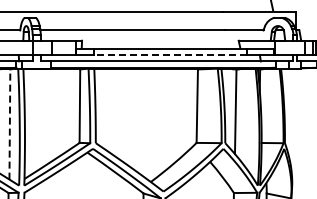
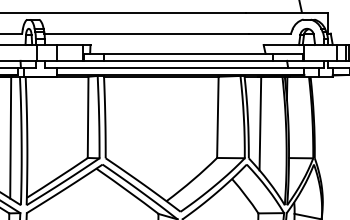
line: (170, 55) -> (188, 61), dashed -> solid
line: (9, 124) -> (10, 137), dashed -> solid

